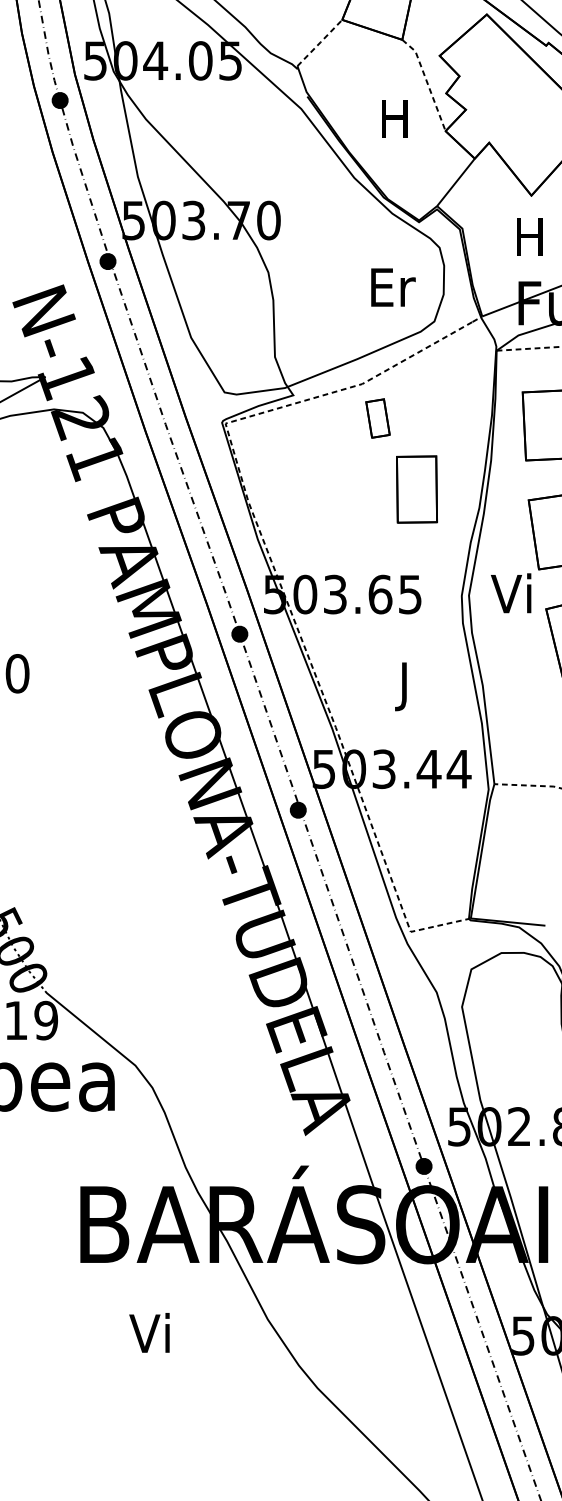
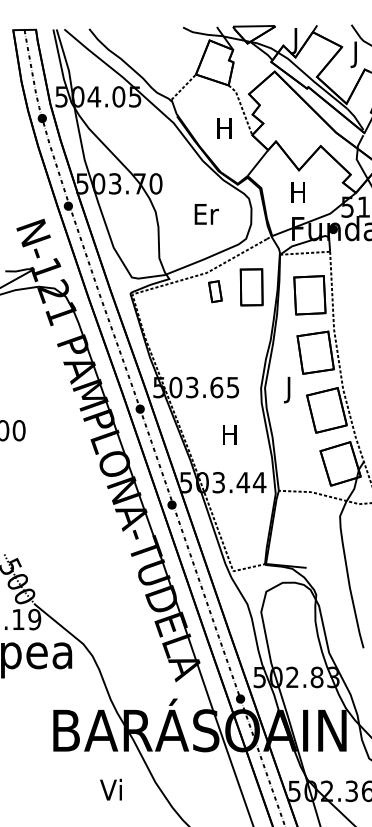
text: (392, 287) -> (206, 214), moved
part: (416, 489) -> (251, 287), moved
text: (510, 598) -> (287, 389), Vi -> J
text: (403, 686) -> (229, 437), J -> H
text: (148, 1332) -> (110, 789), moved

